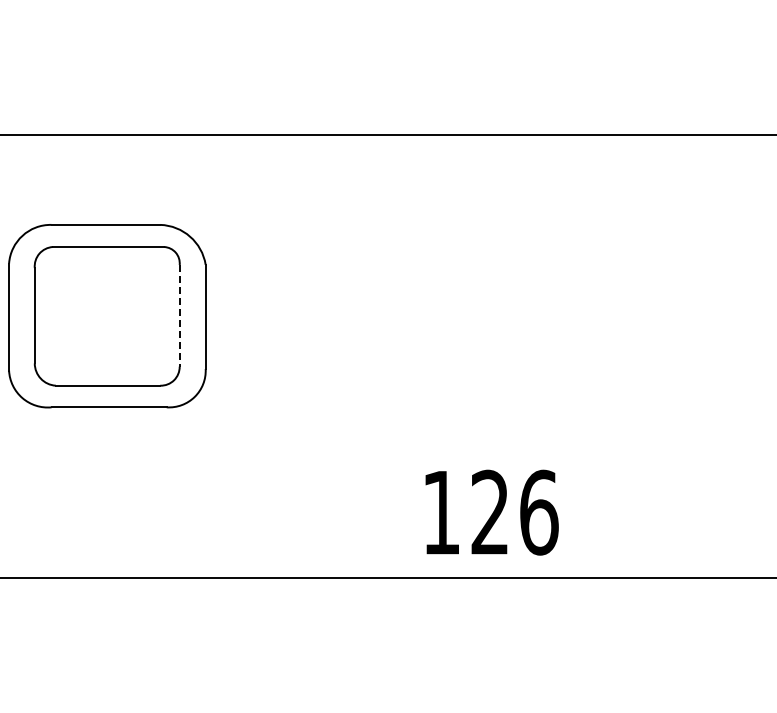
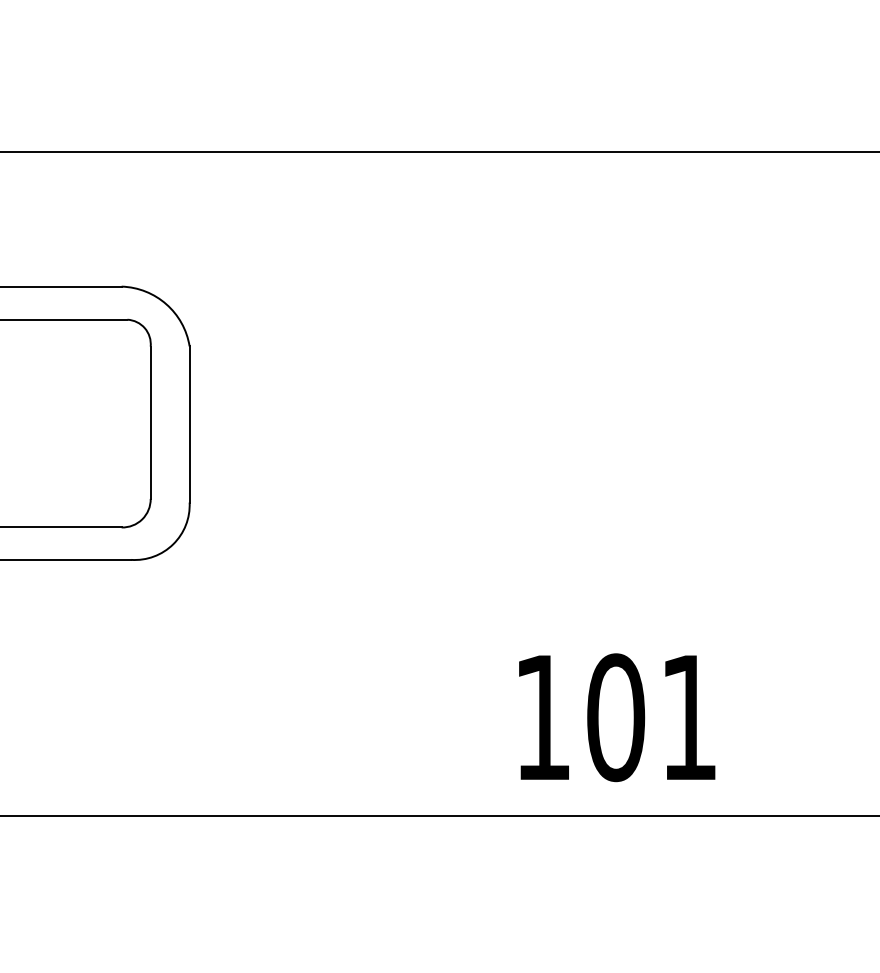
line: (179, 315) -> (150, 422), dashed -> solid
text: (514, 512) -> (652, 717), 126 -> 101

